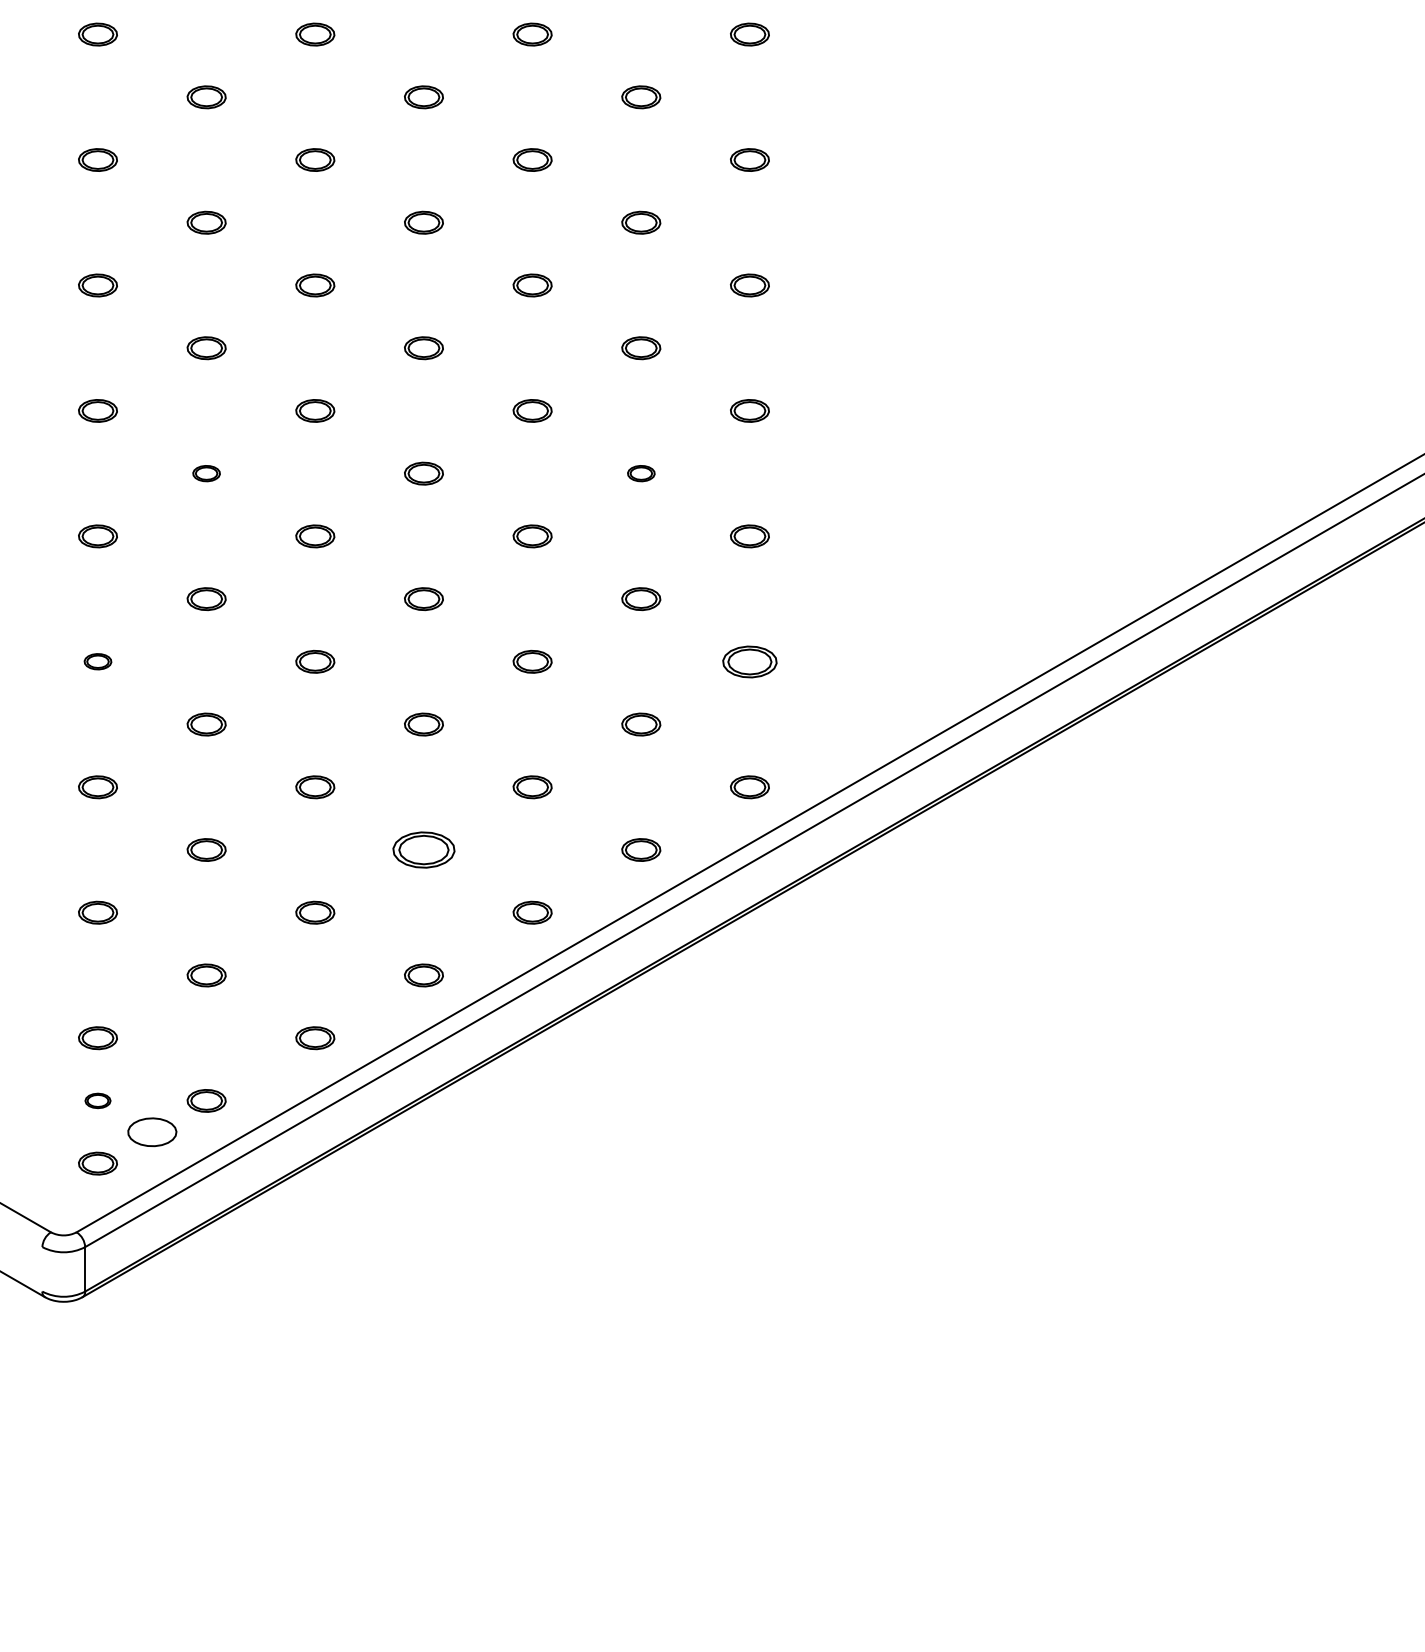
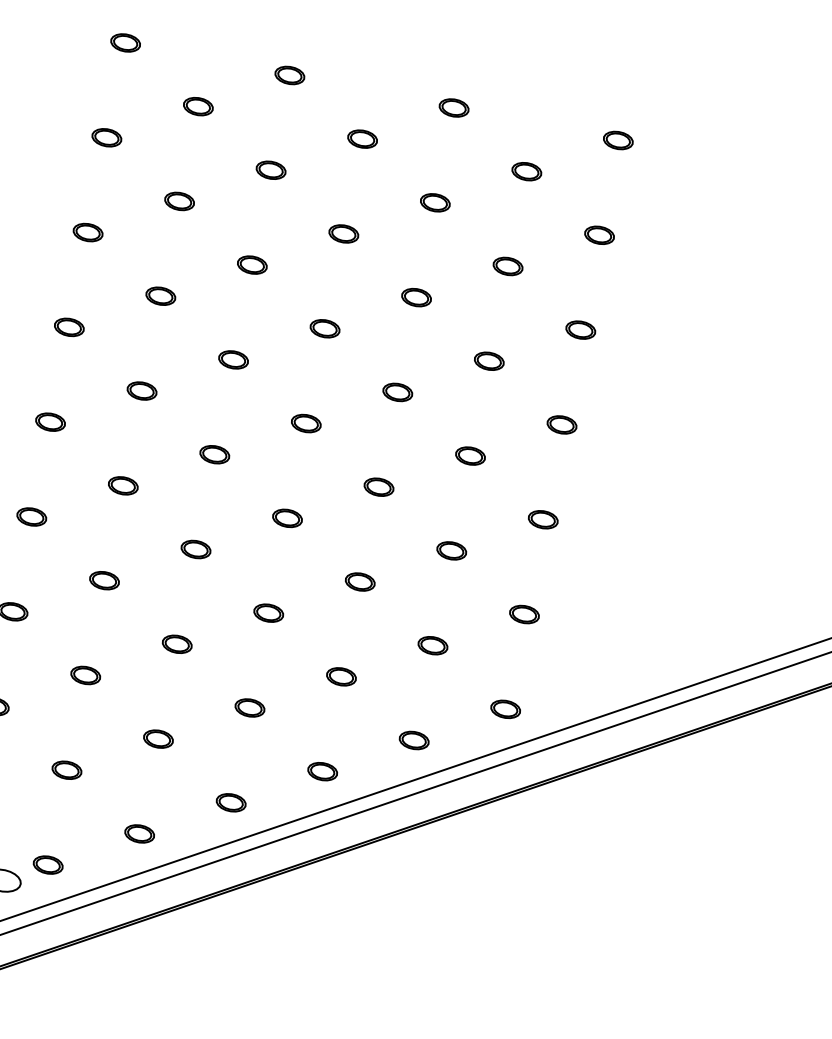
part: (206, 473) -> (141, 390), size x1.43
part: (641, 473) -> (470, 455), size x1.43
part: (97, 661) -> (31, 516), size x1.43
part: (749, 661) -> (524, 614), size x0.71
part: (423, 849) -> (249, 707), size x0.62

